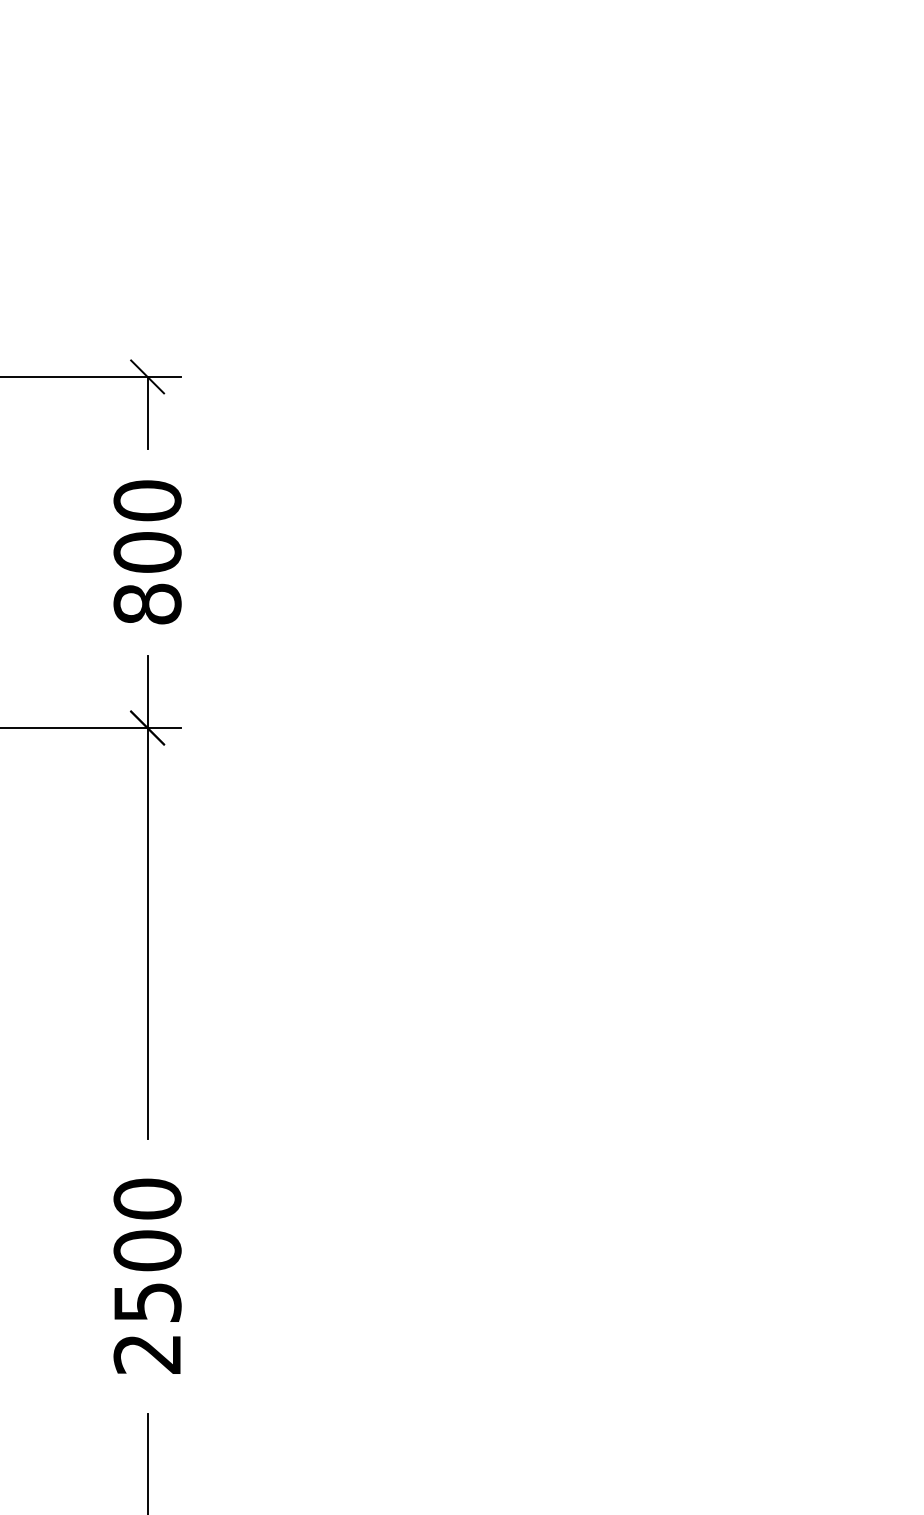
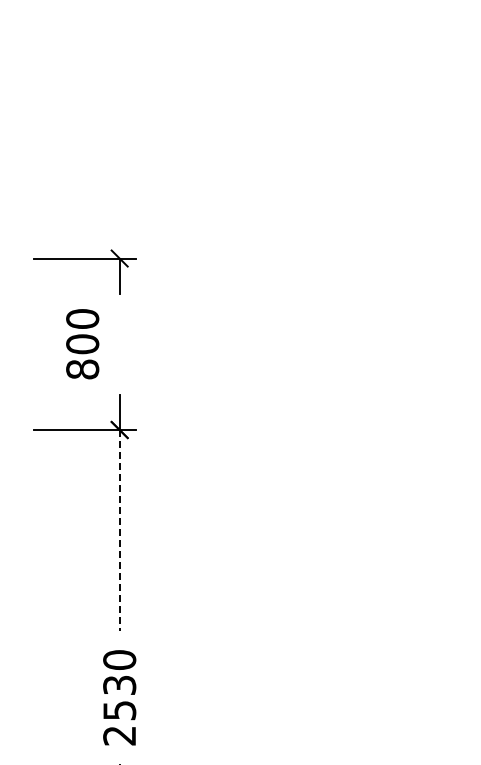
text: (147, 552) -> (82, 344), moved
line: (147, 933) -> (119, 530), solid -> dashed
text: (147, 1251) -> (119, 685), 2500 -> 2530

